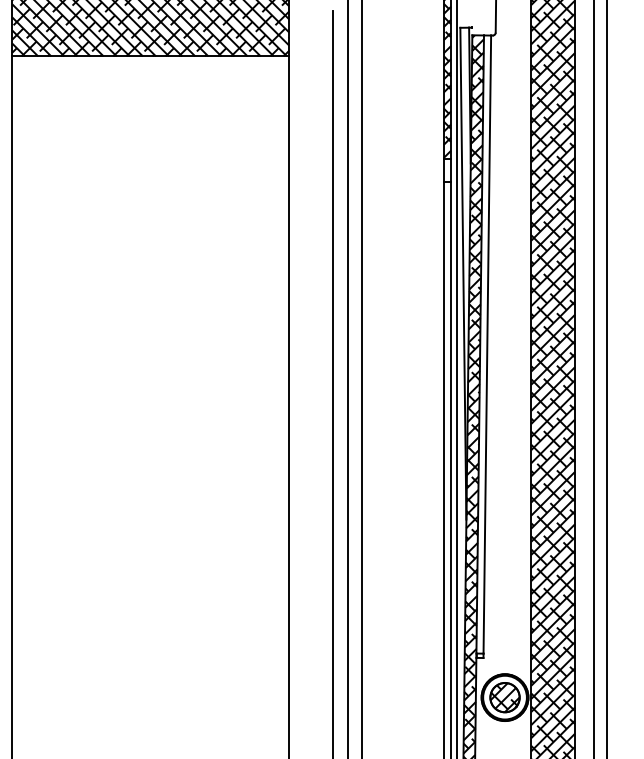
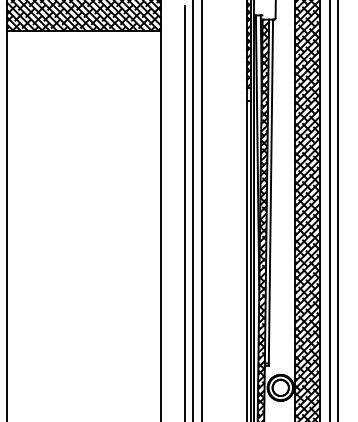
hatch: (504, 696) -> (280, 387), removed

